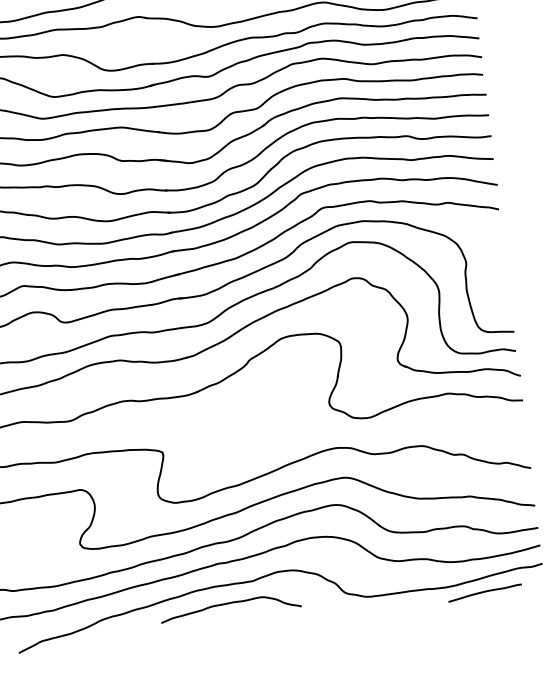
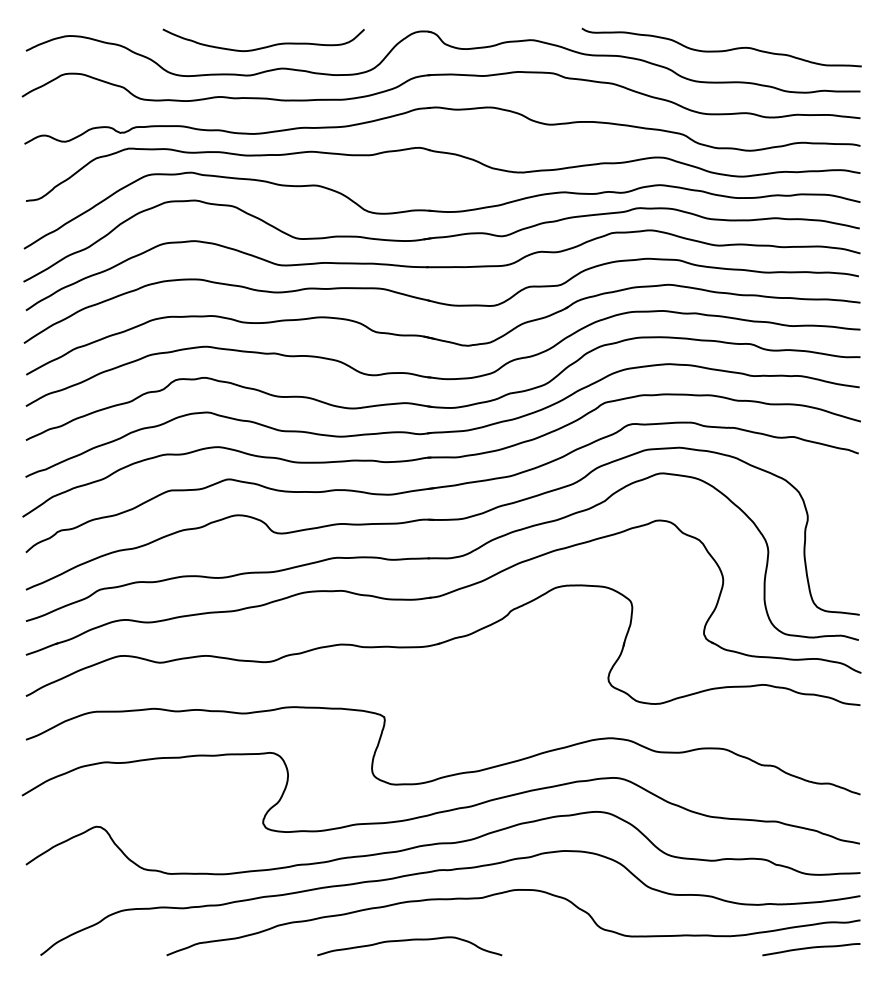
curve: (485, 592) -> (811, 948), moved
curve: (228, 604) -> (407, 941), moved

